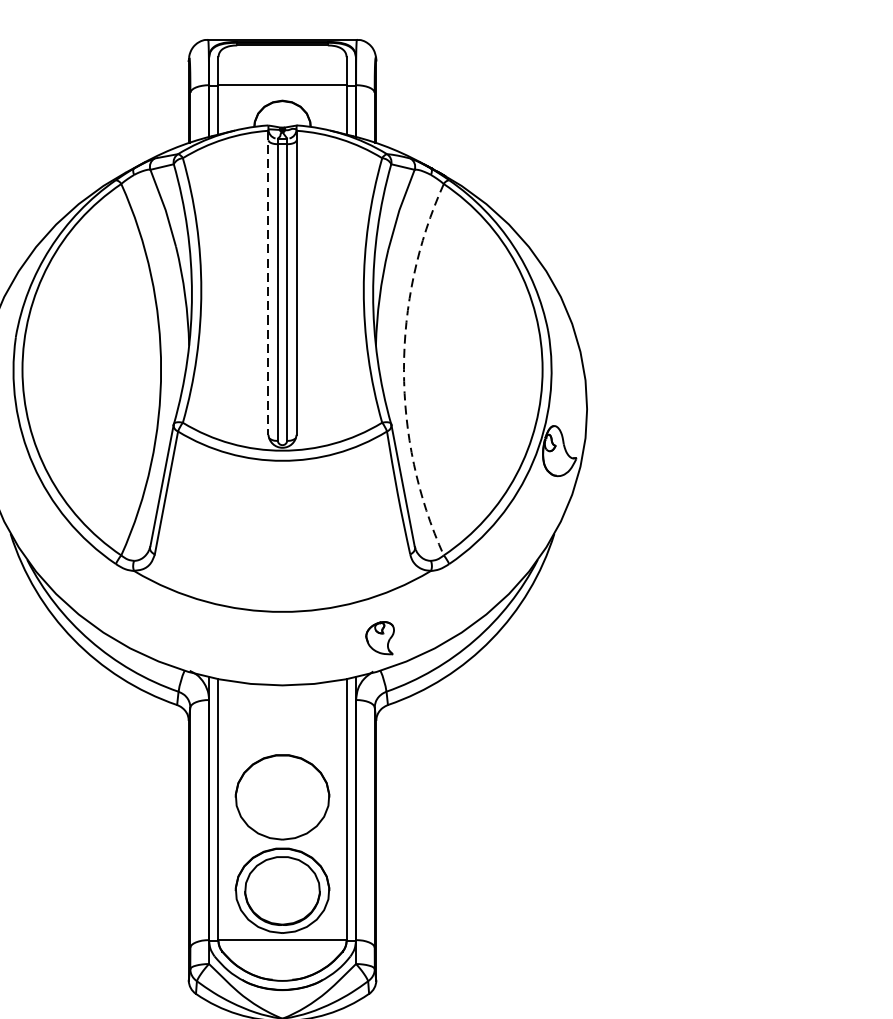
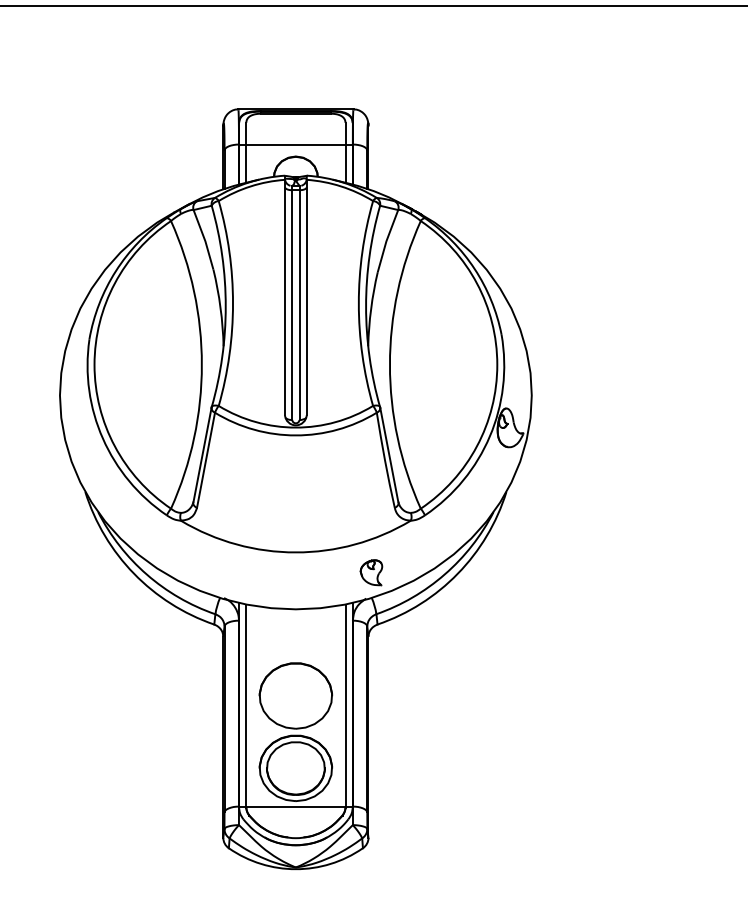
line: (267, 282) -> (284, 297), dashed -> solid
arc: (403, 369) -> (389, 364), dashed -> solid

